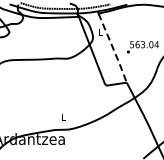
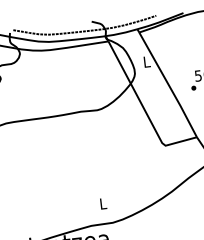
line: (113, 49) -> (169, 86), dashed -> solid

